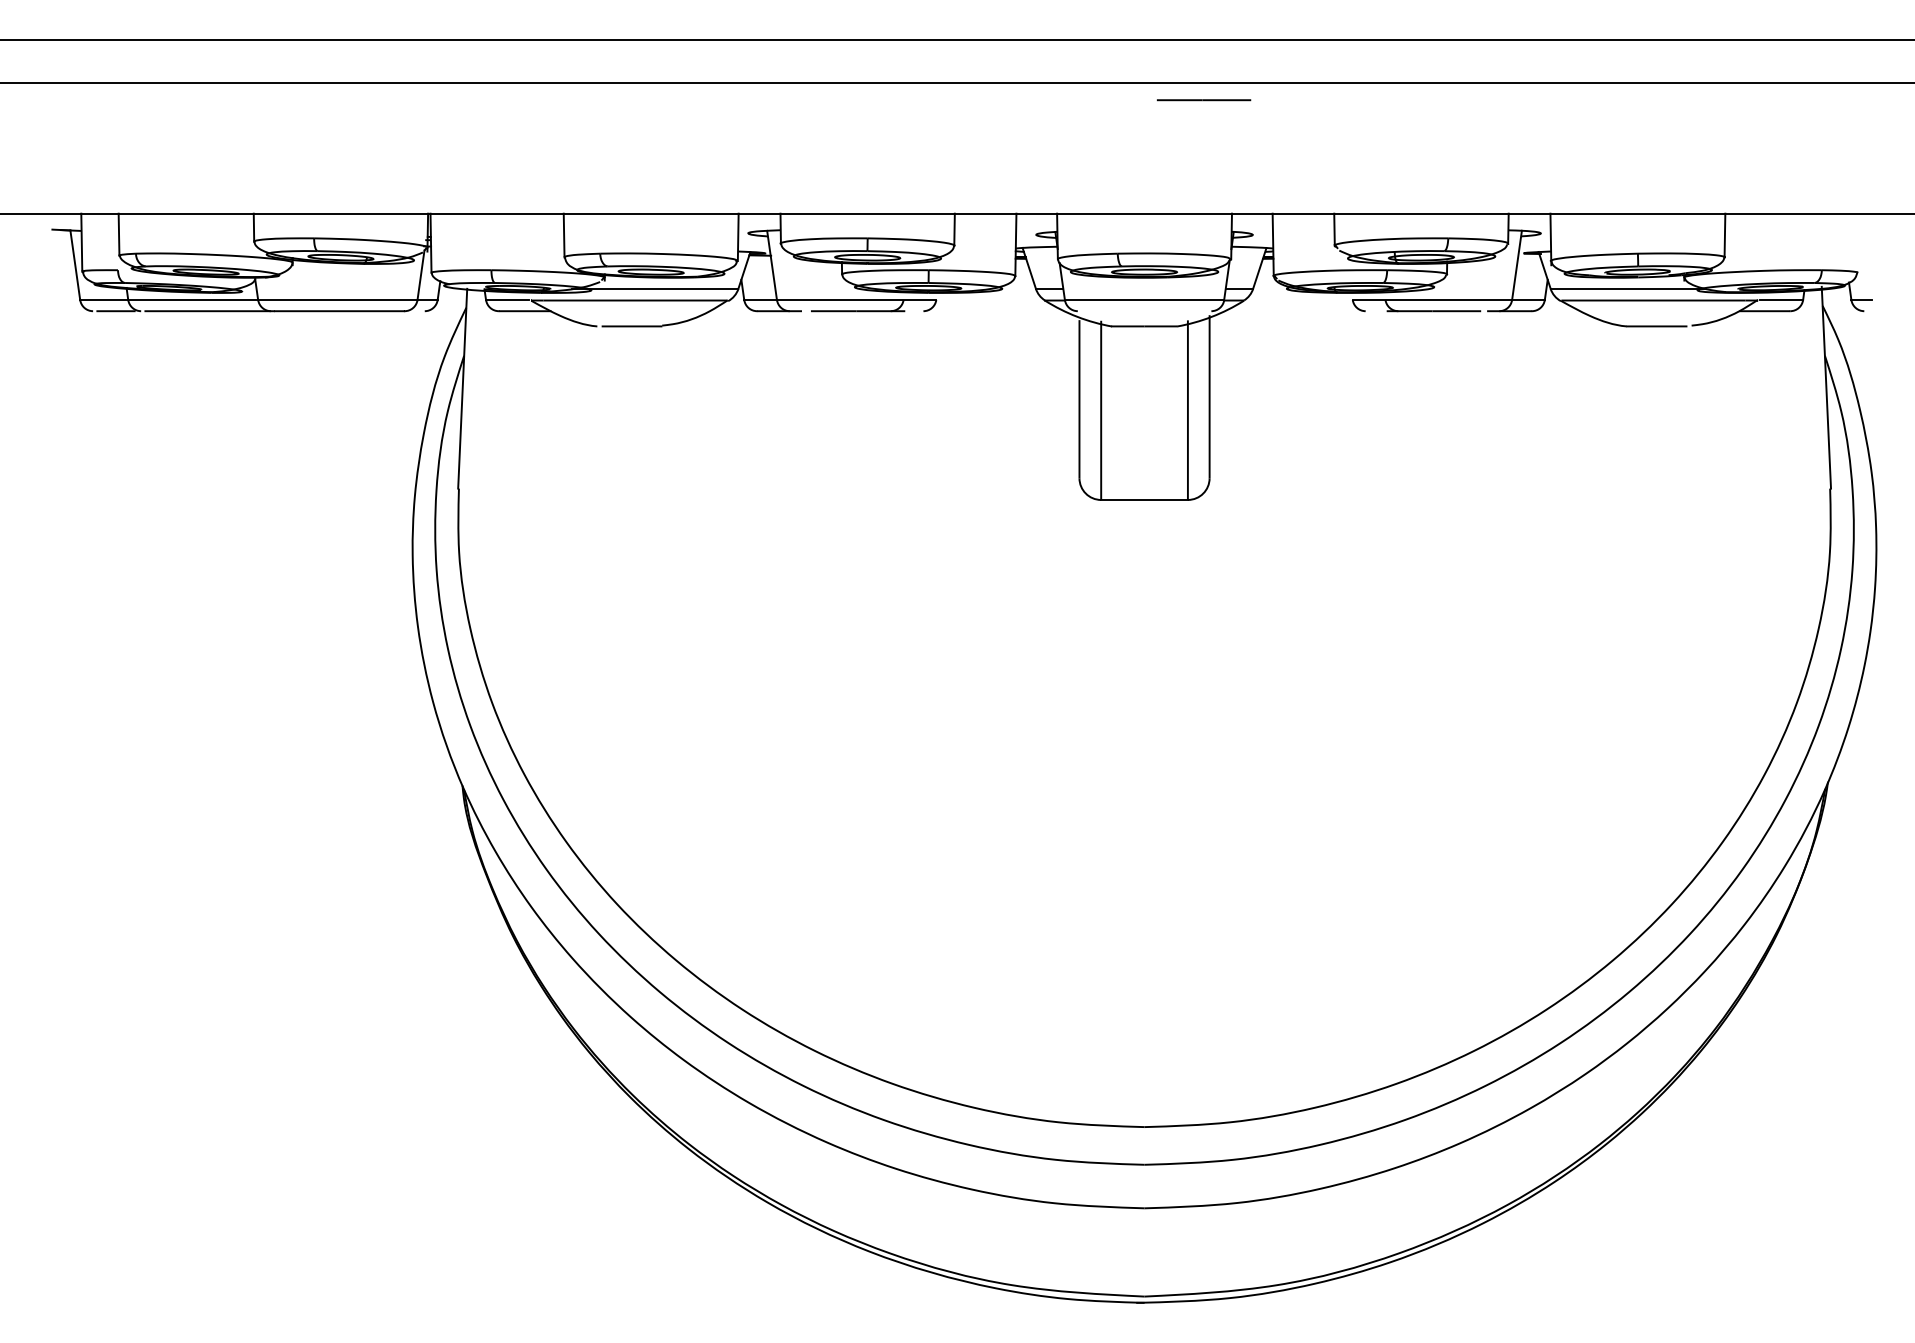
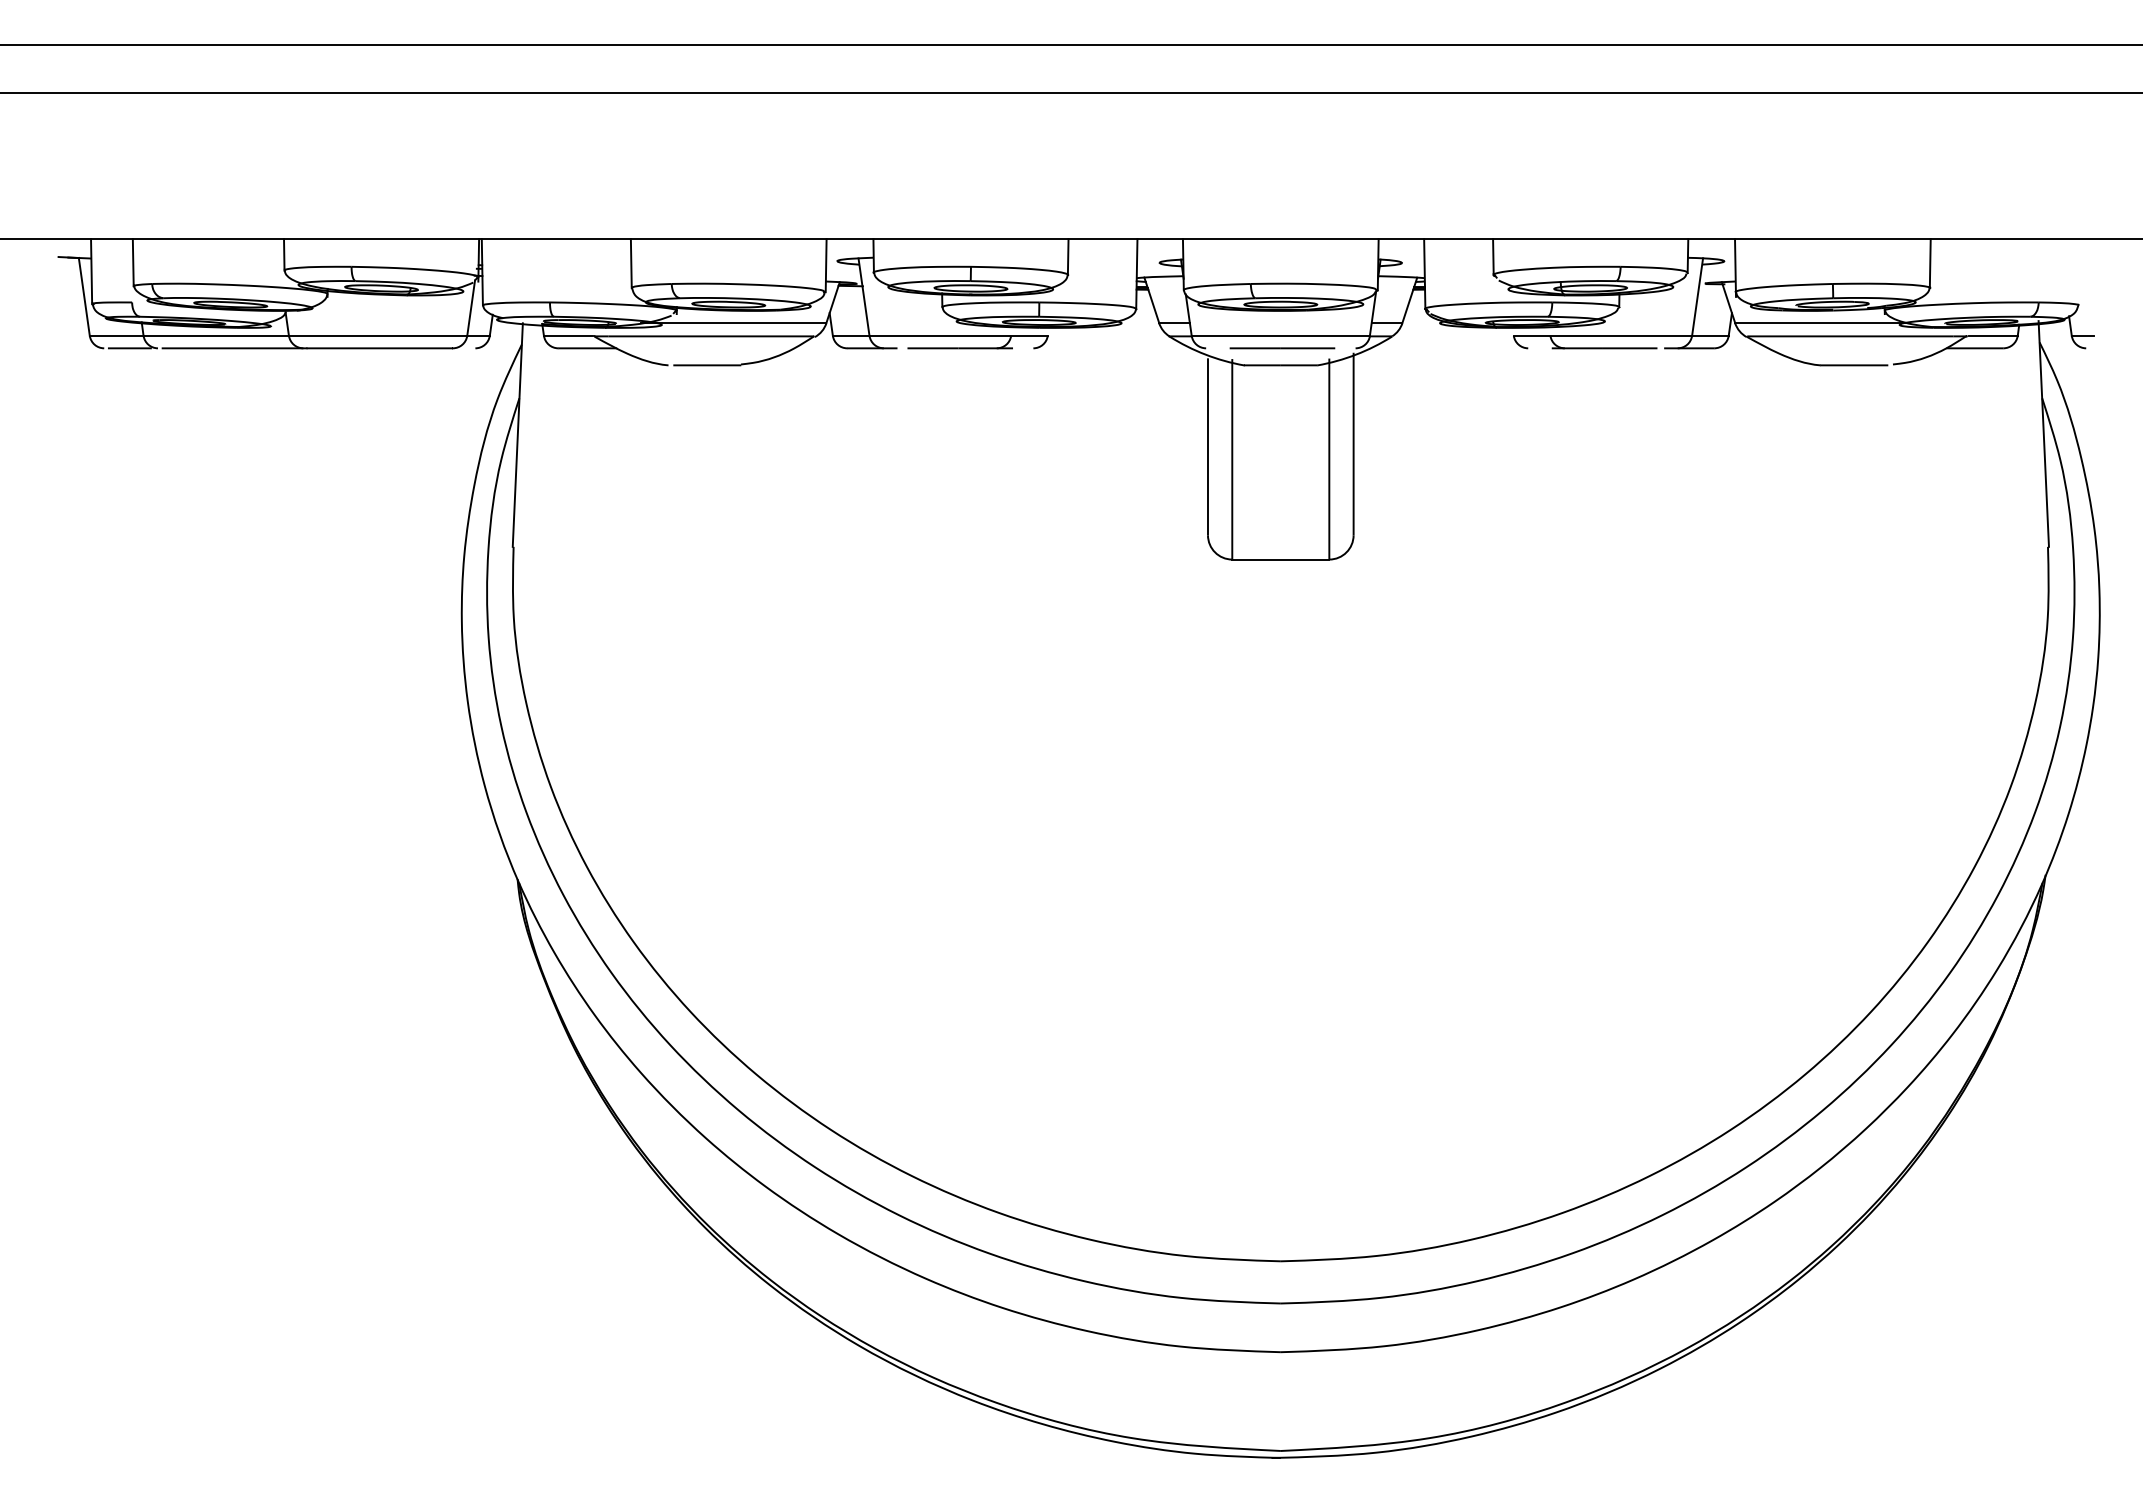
line: (1203, 100) -> (1281, 348), moved

